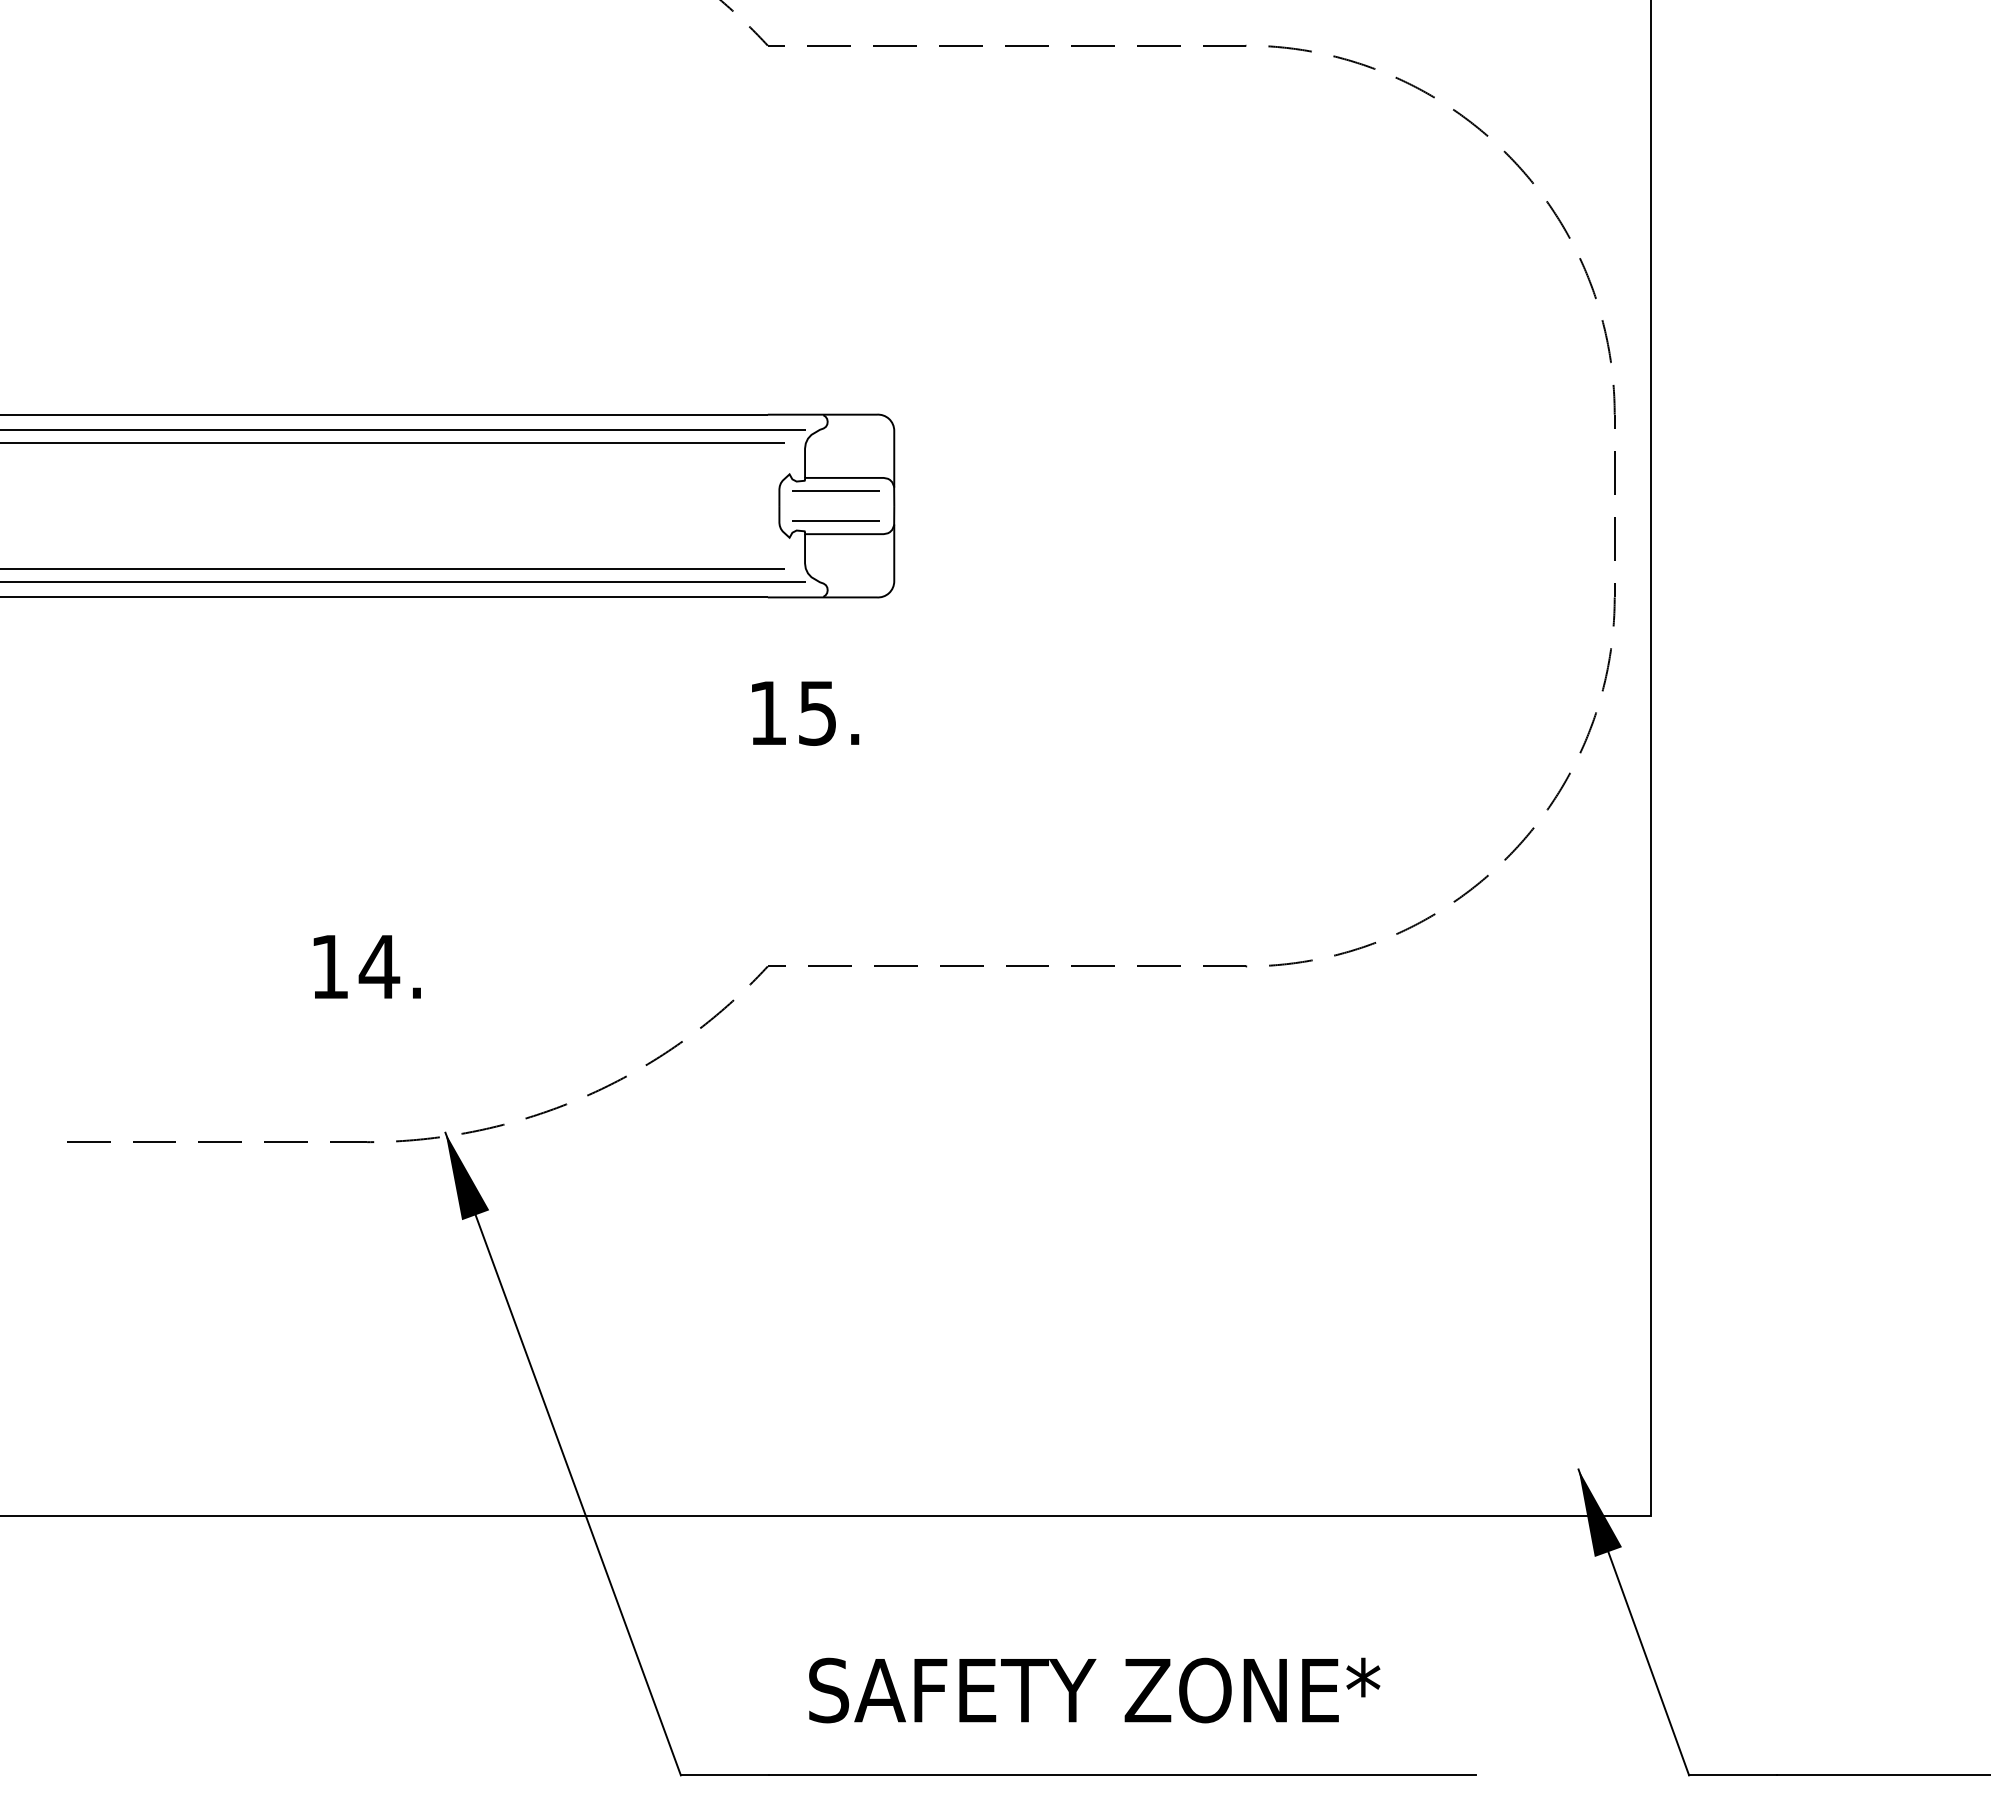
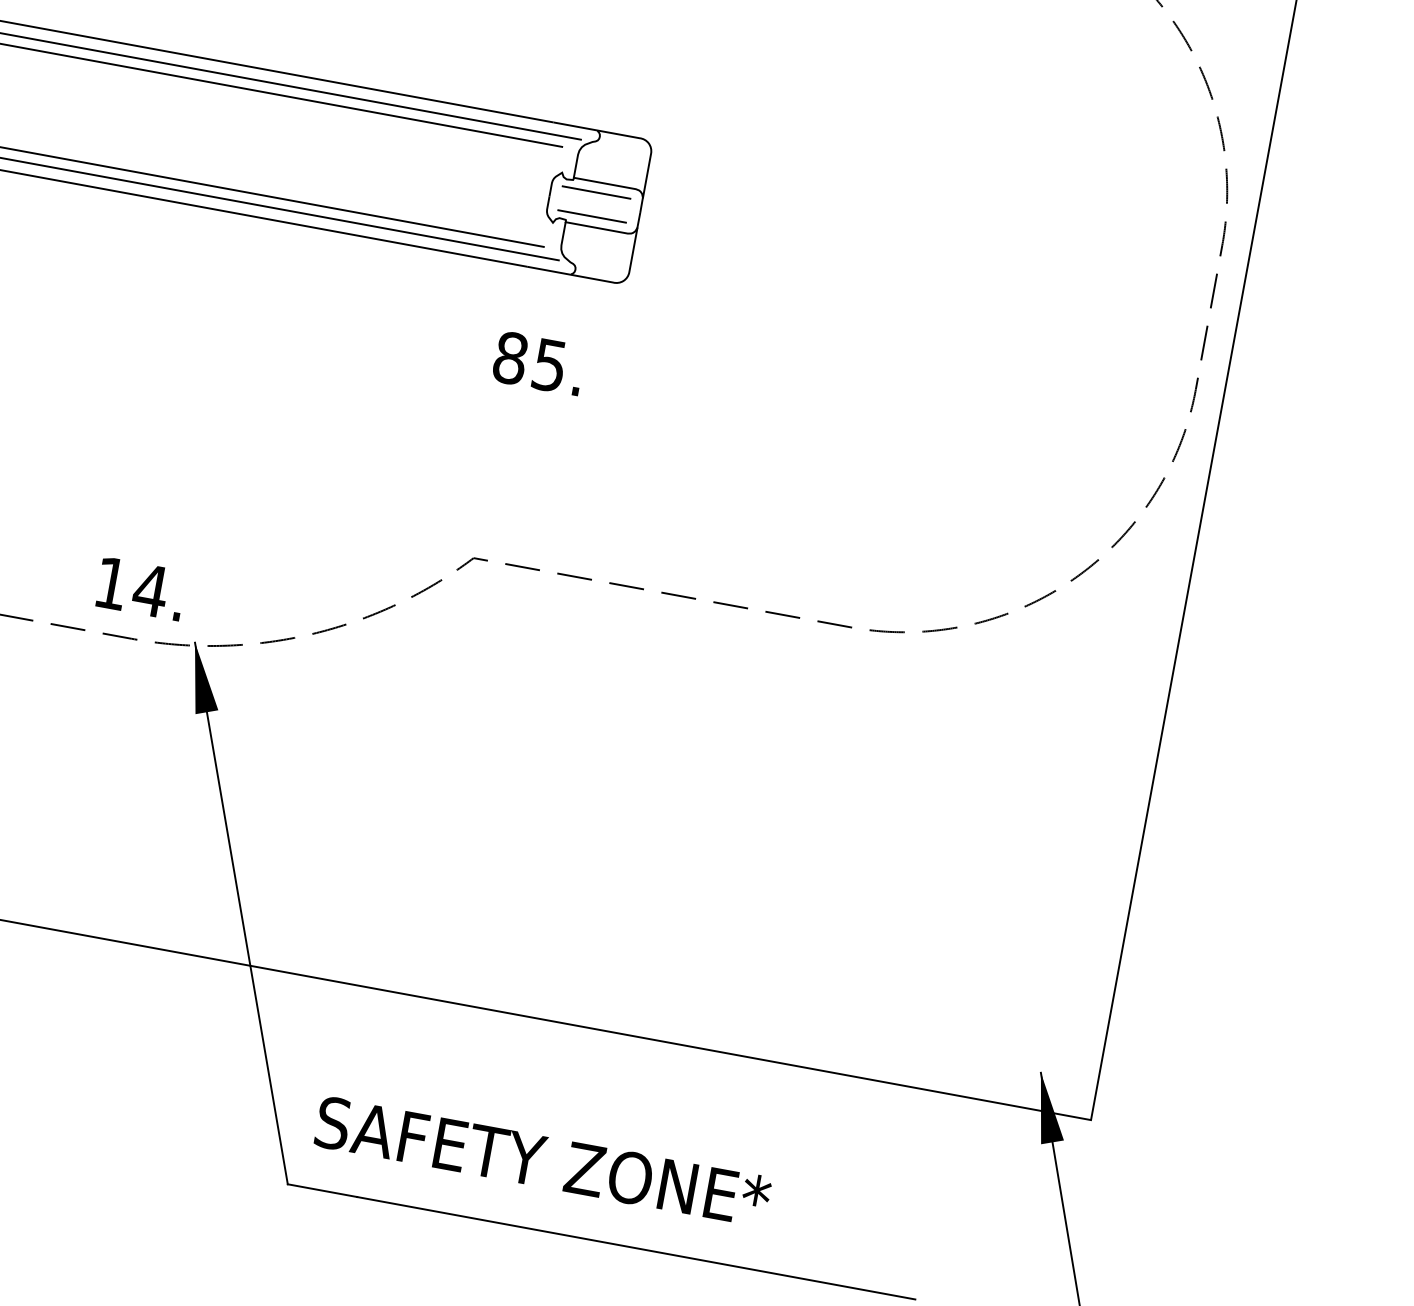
text: (767, 712) -> (510, 357), 15. -> 85.
text: (366, 966) -> (140, 588), moved
text: (1094, 1690) -> (542, 1161), moved

